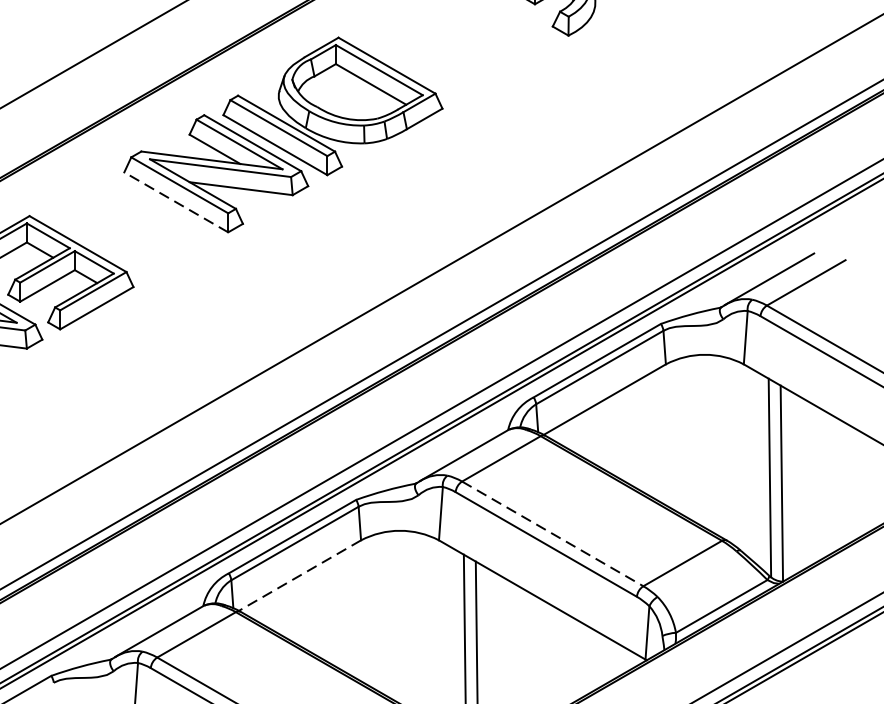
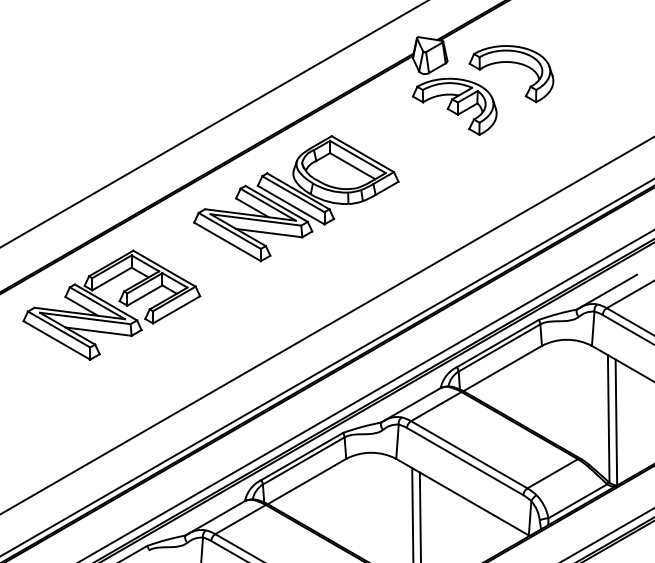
line: (176, 201) -> (227, 241), dashed -> solid
line: (553, 535) -> (469, 455), dashed -> solid
line: (299, 575) -> (306, 481), dashed -> solid

